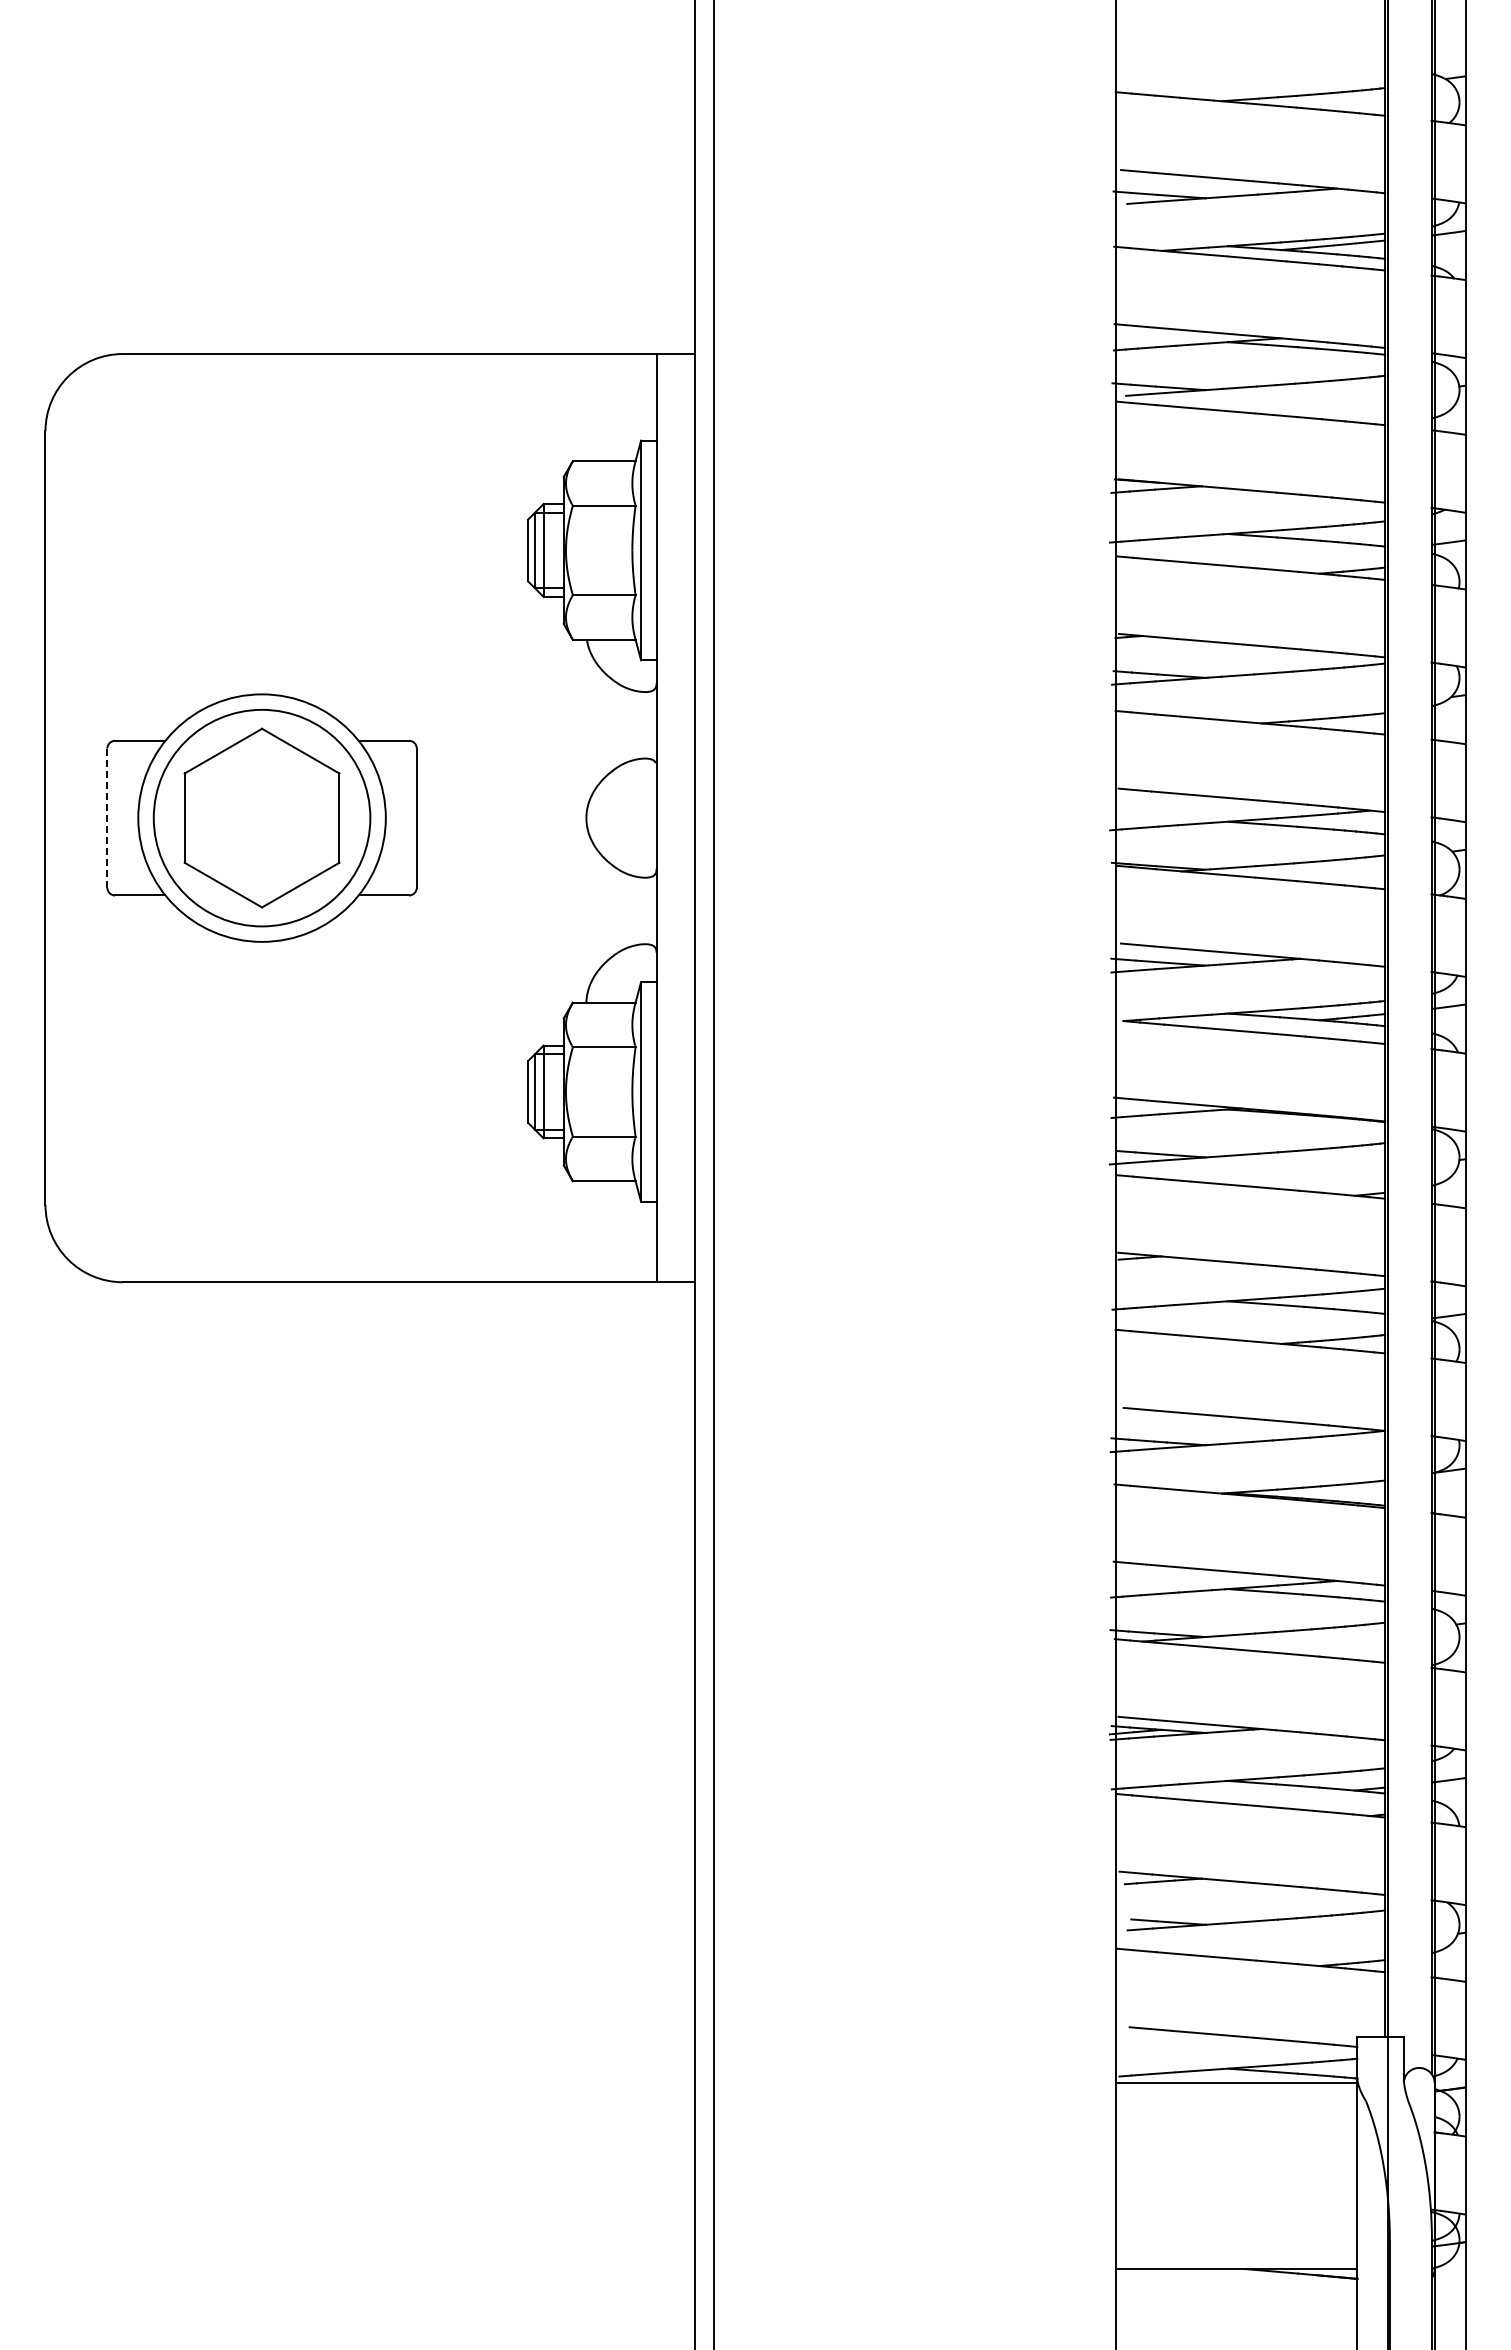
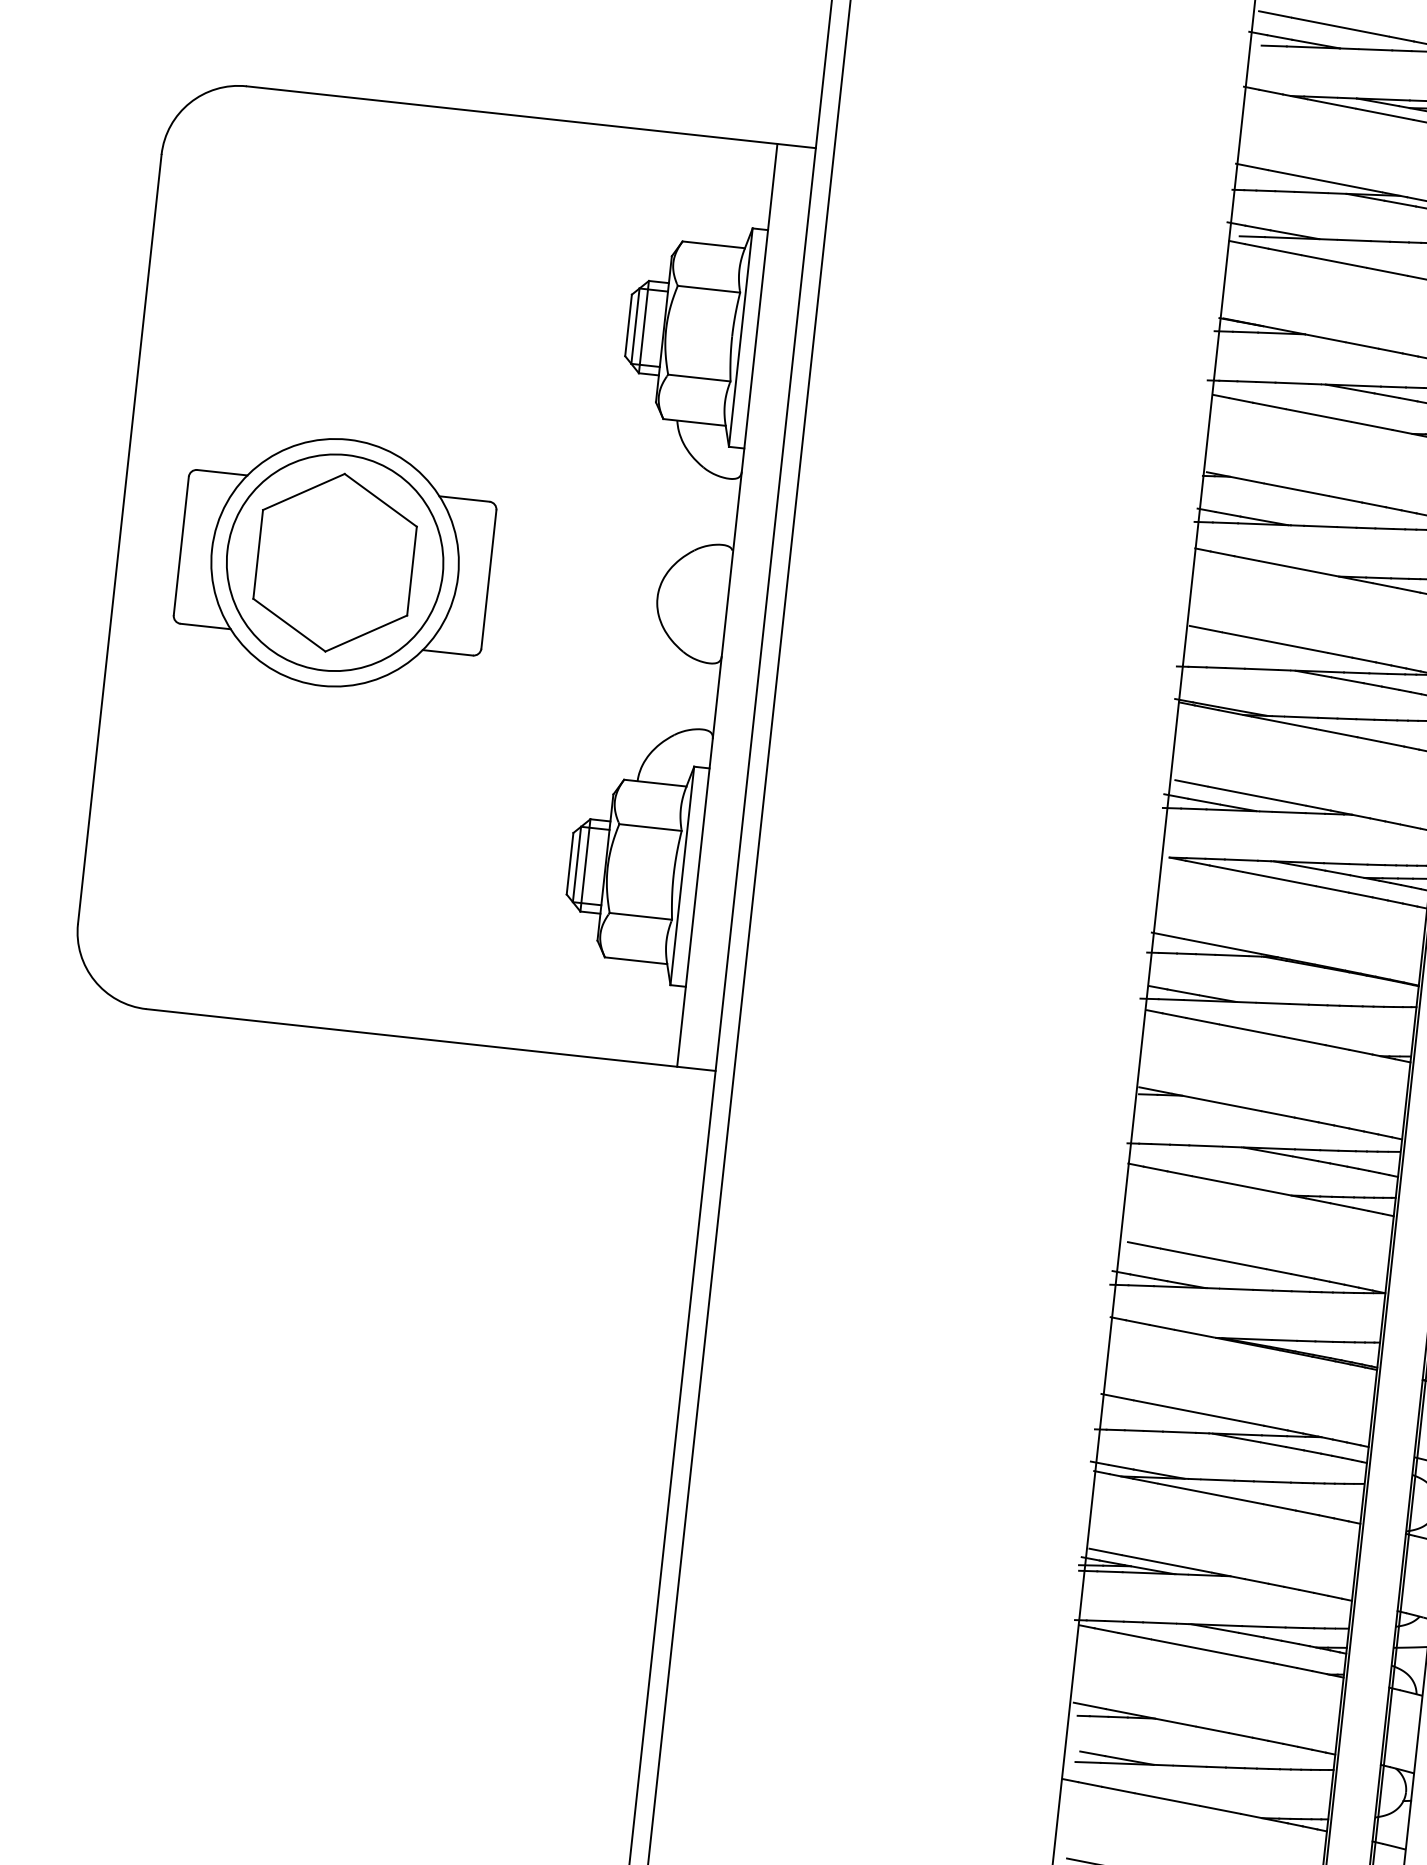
line: (107, 818) -> (181, 546), dashed -> solid

